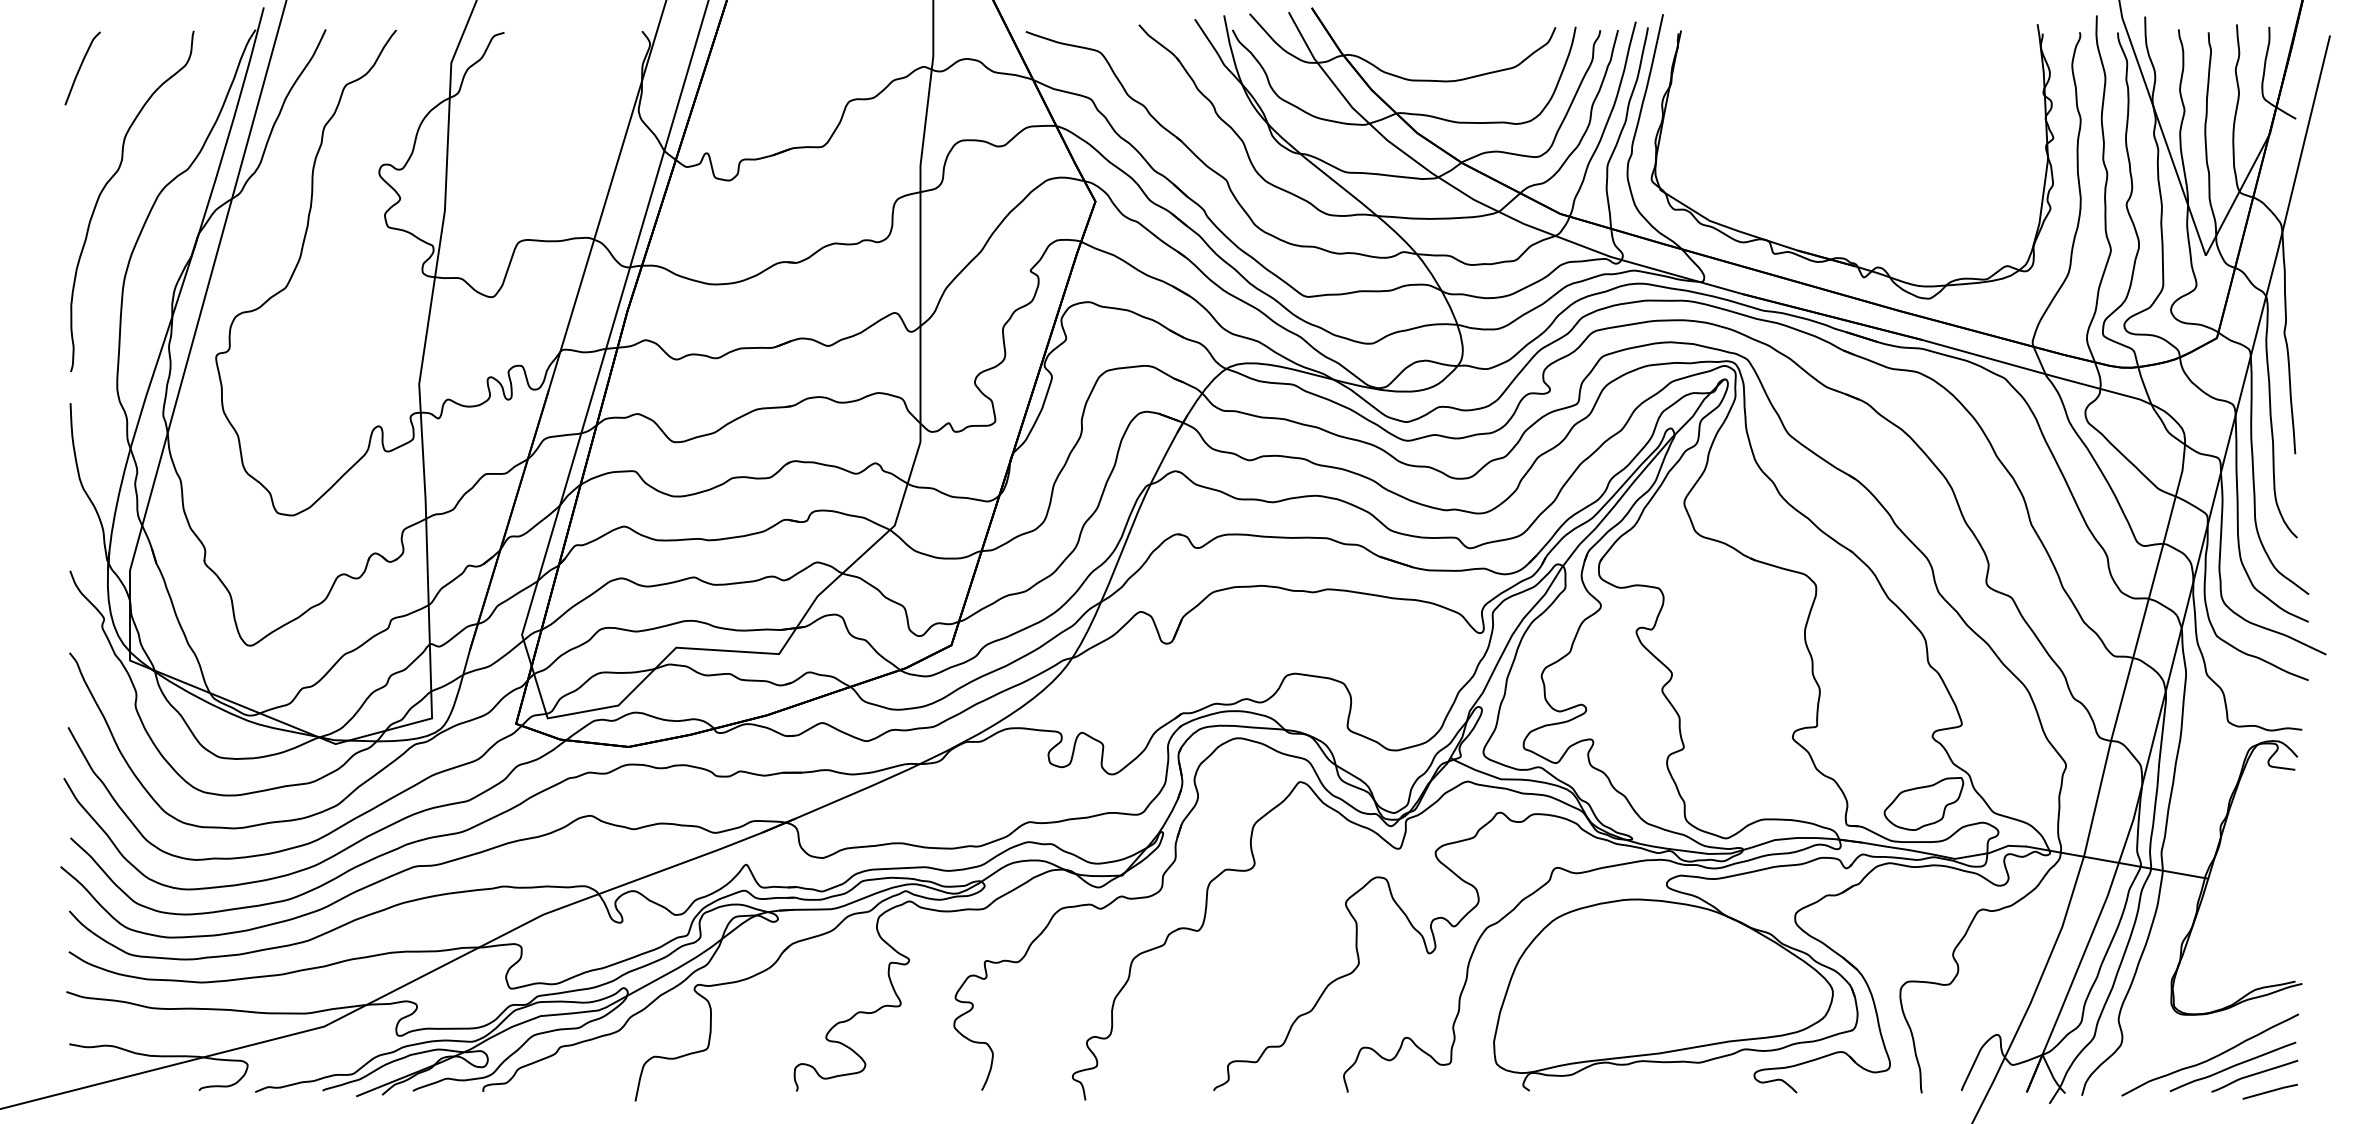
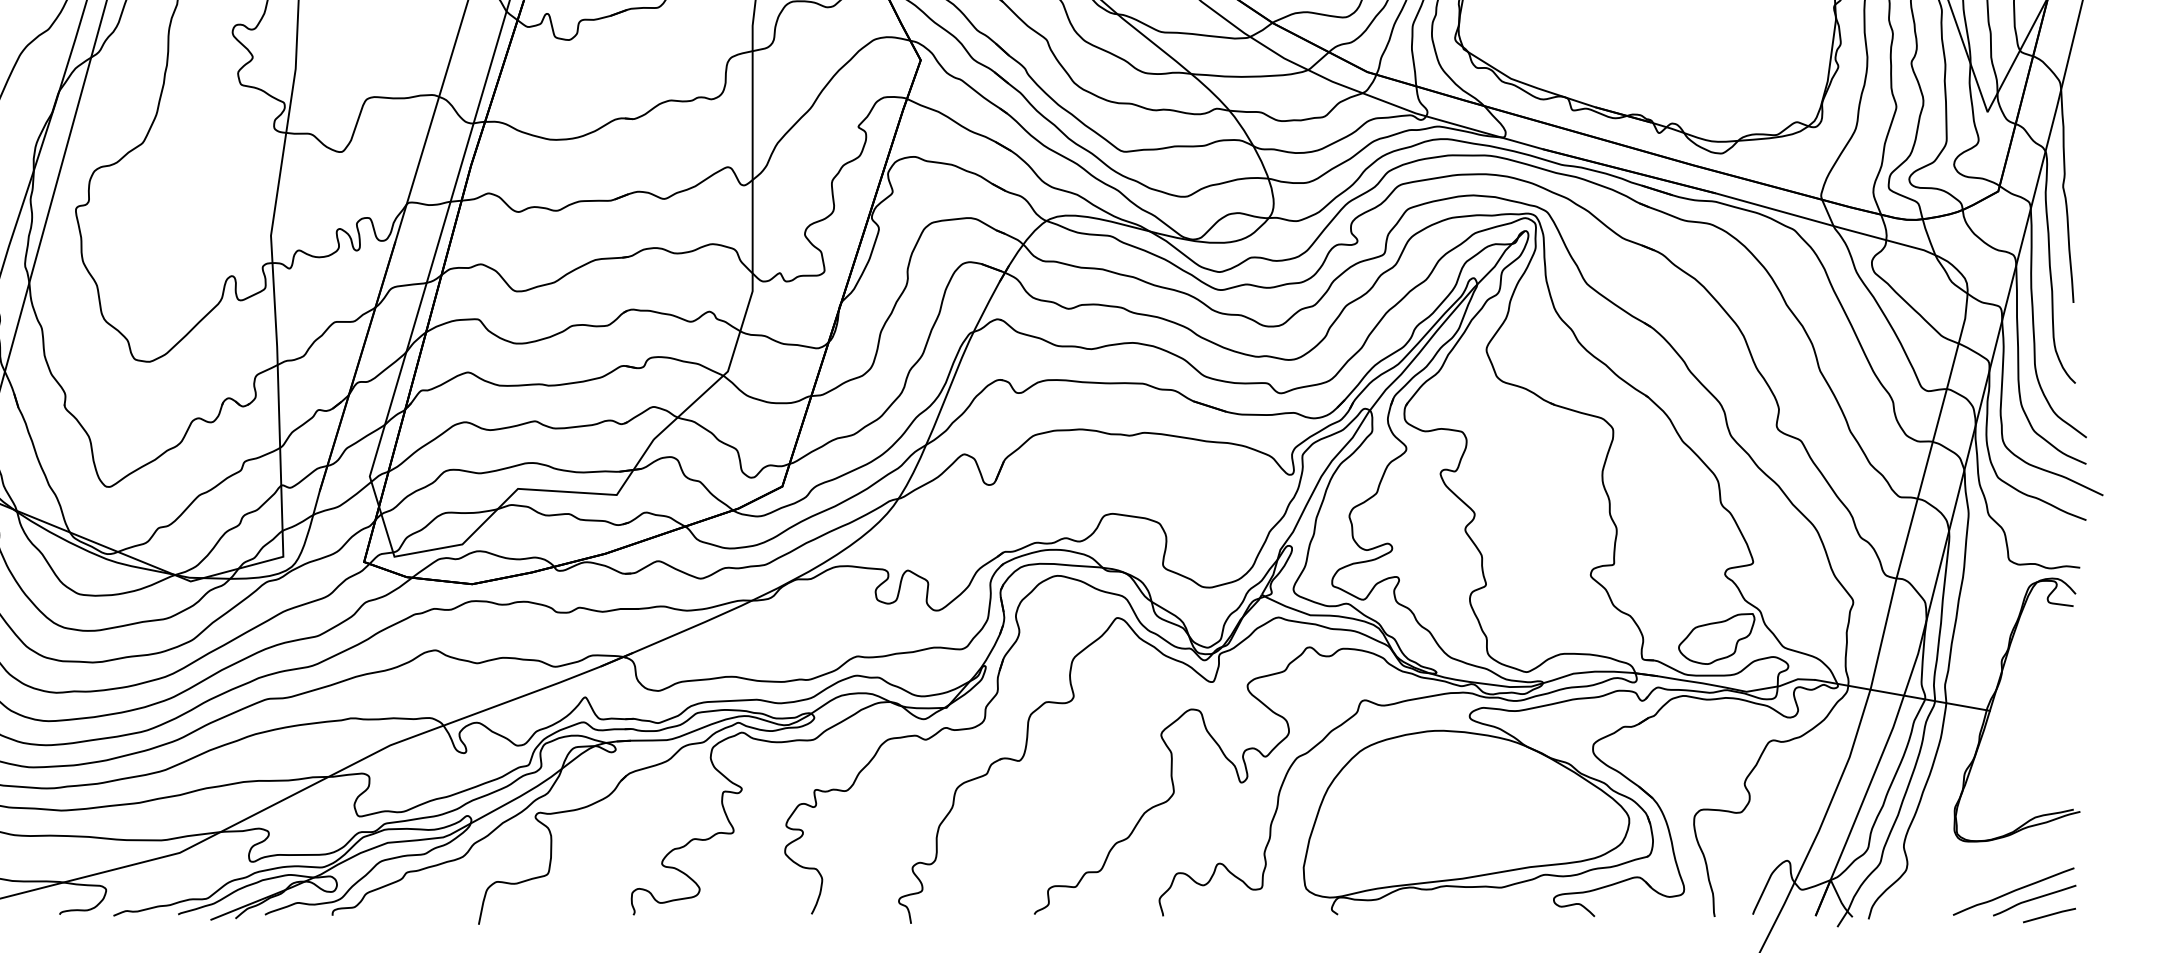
curve: (2211, 1057) -> (1993, 882), removed

